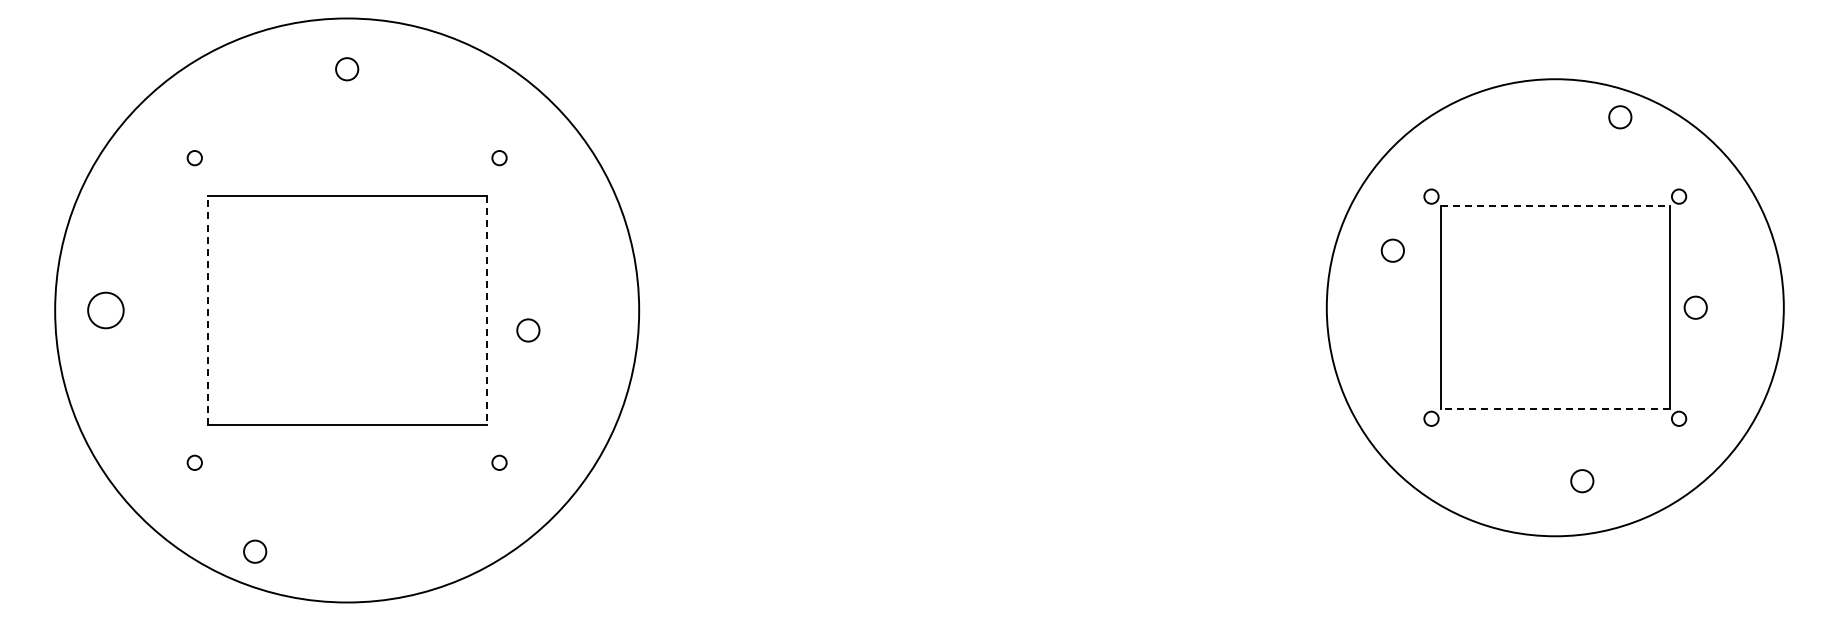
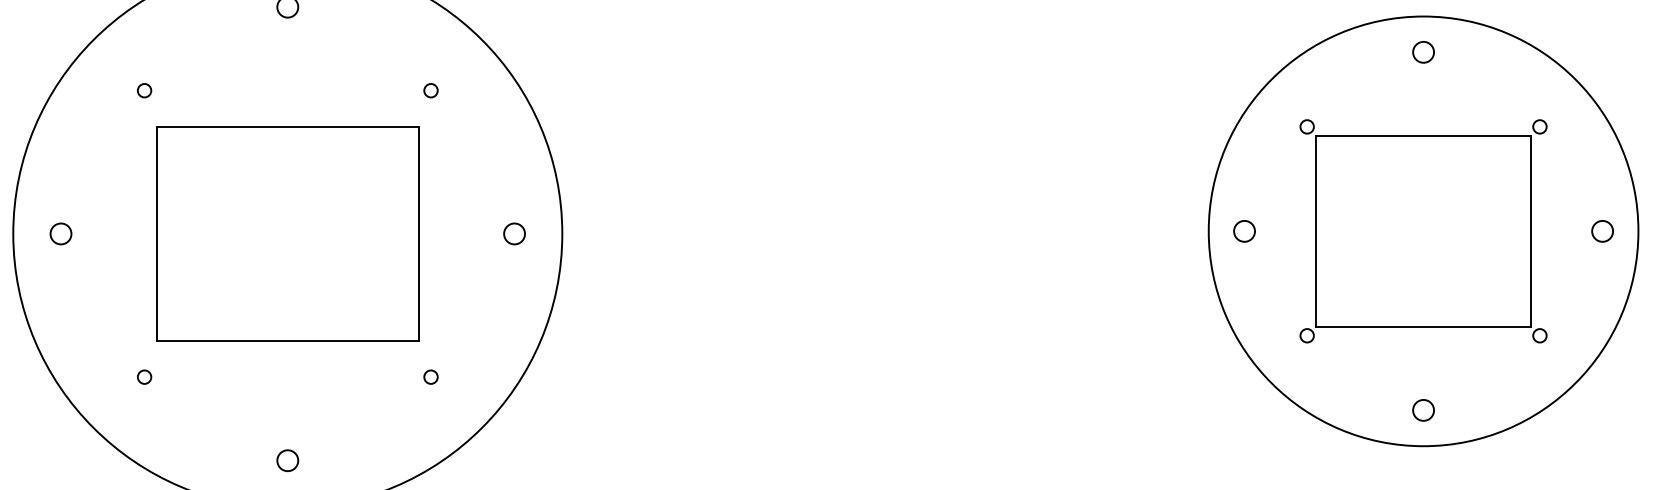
circle: (1620, 117) -> (1423, 52), moved
line: (1555, 206) -> (1423, 136), dashed -> solid
circle: (1392, 250) -> (1244, 231), moved
circle: (1695, 307) -> (1602, 231), moved
circle: (105, 310) -> (60, 233), size x0.62
line: (207, 310) -> (156, 233), dashed -> solid
line: (486, 311) -> (418, 234), dashed -> solid
circle: (528, 330) -> (514, 233), moved
line: (1554, 409) -> (1422, 327), dashed -> solid
circle: (1582, 481) -> (1423, 410), moved
circle: (255, 551) -> (288, 460), moved

